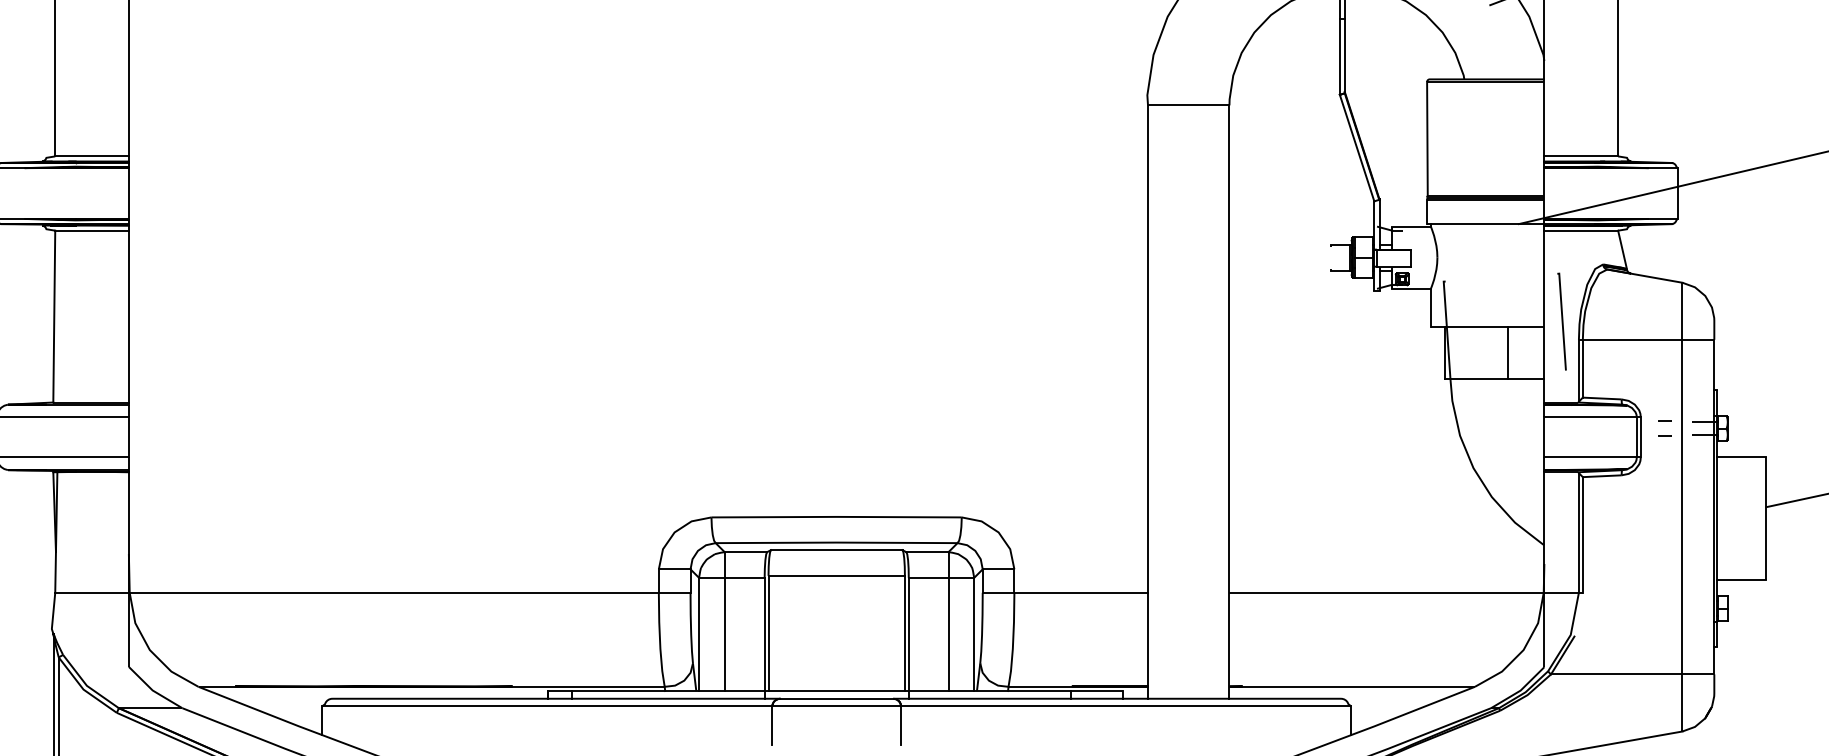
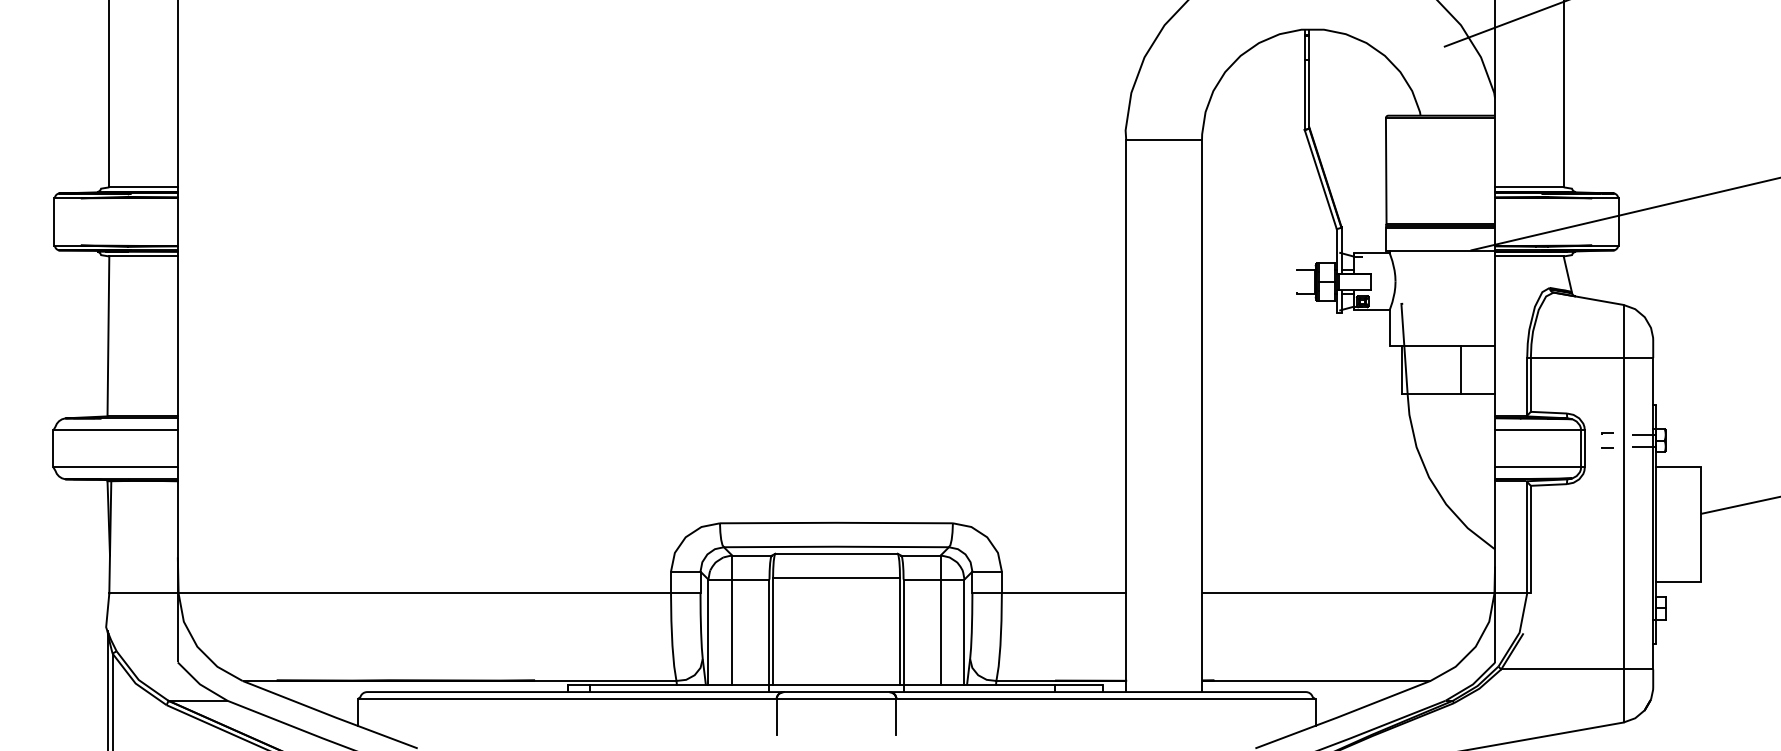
line: (1562, 320) -> (1511, 340), removed

